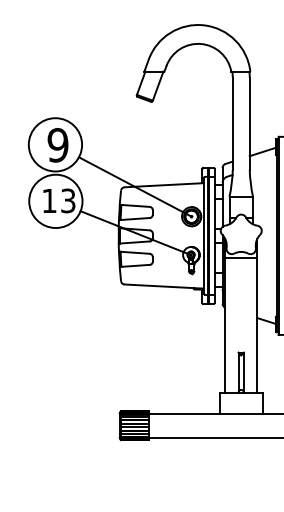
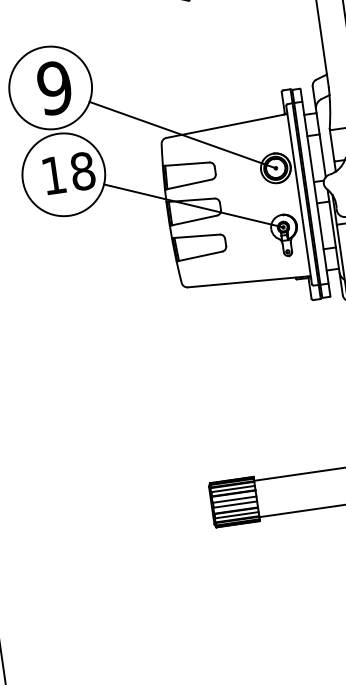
text: (68, 200) -> (83, 170), 13 -> 18

